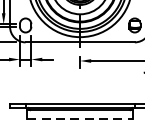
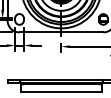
line: (80, 119) -> (61, 91), dashed -> solid

